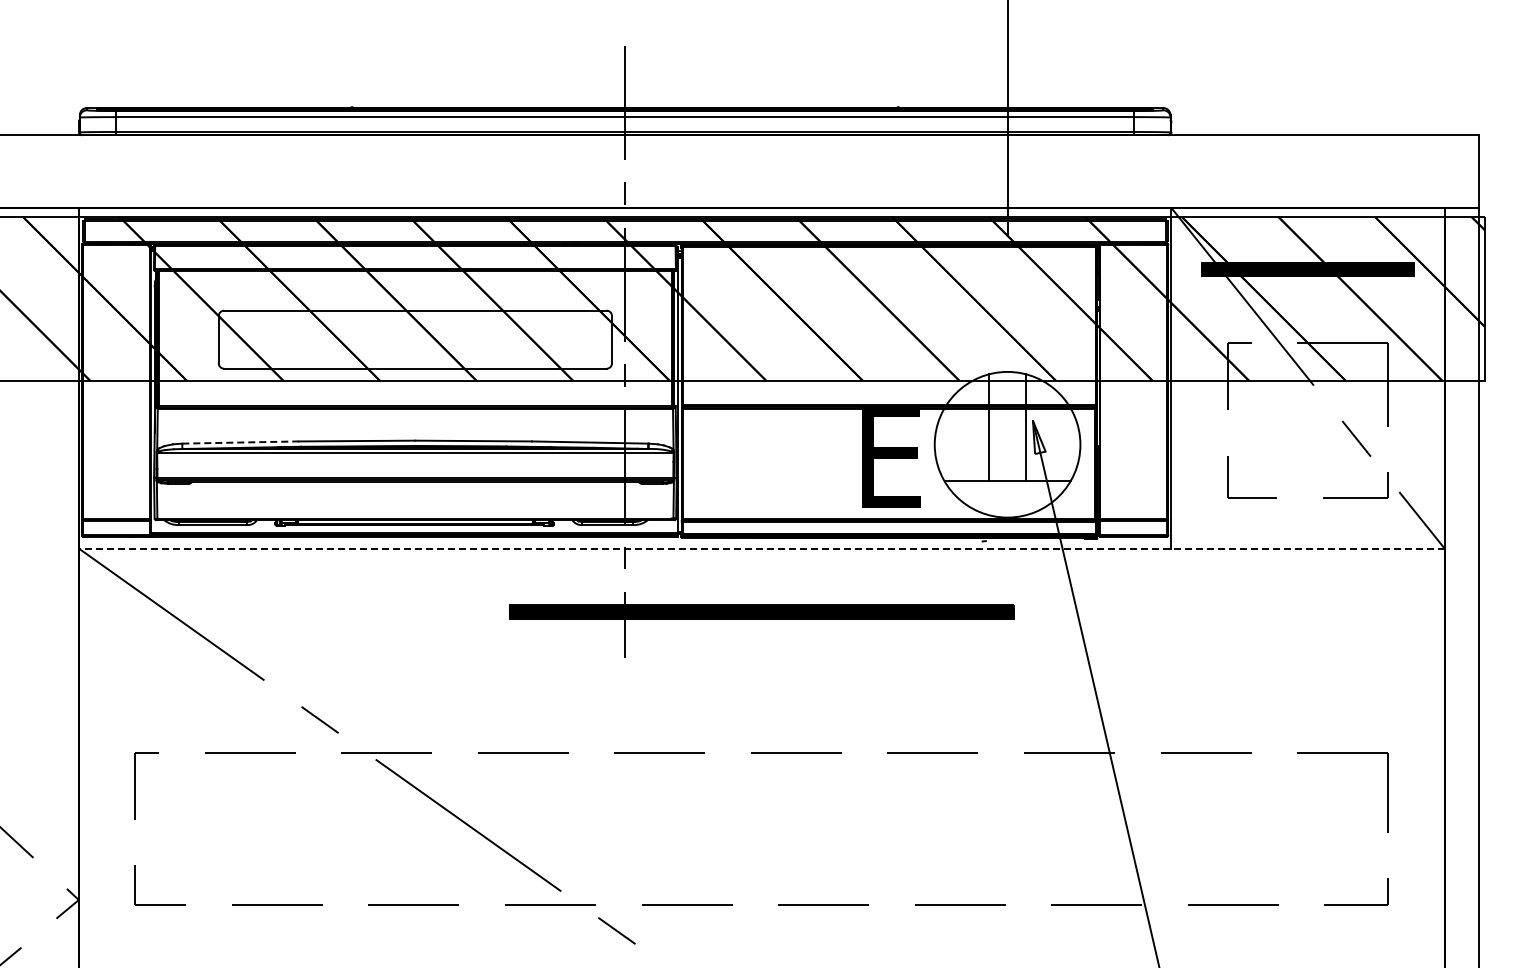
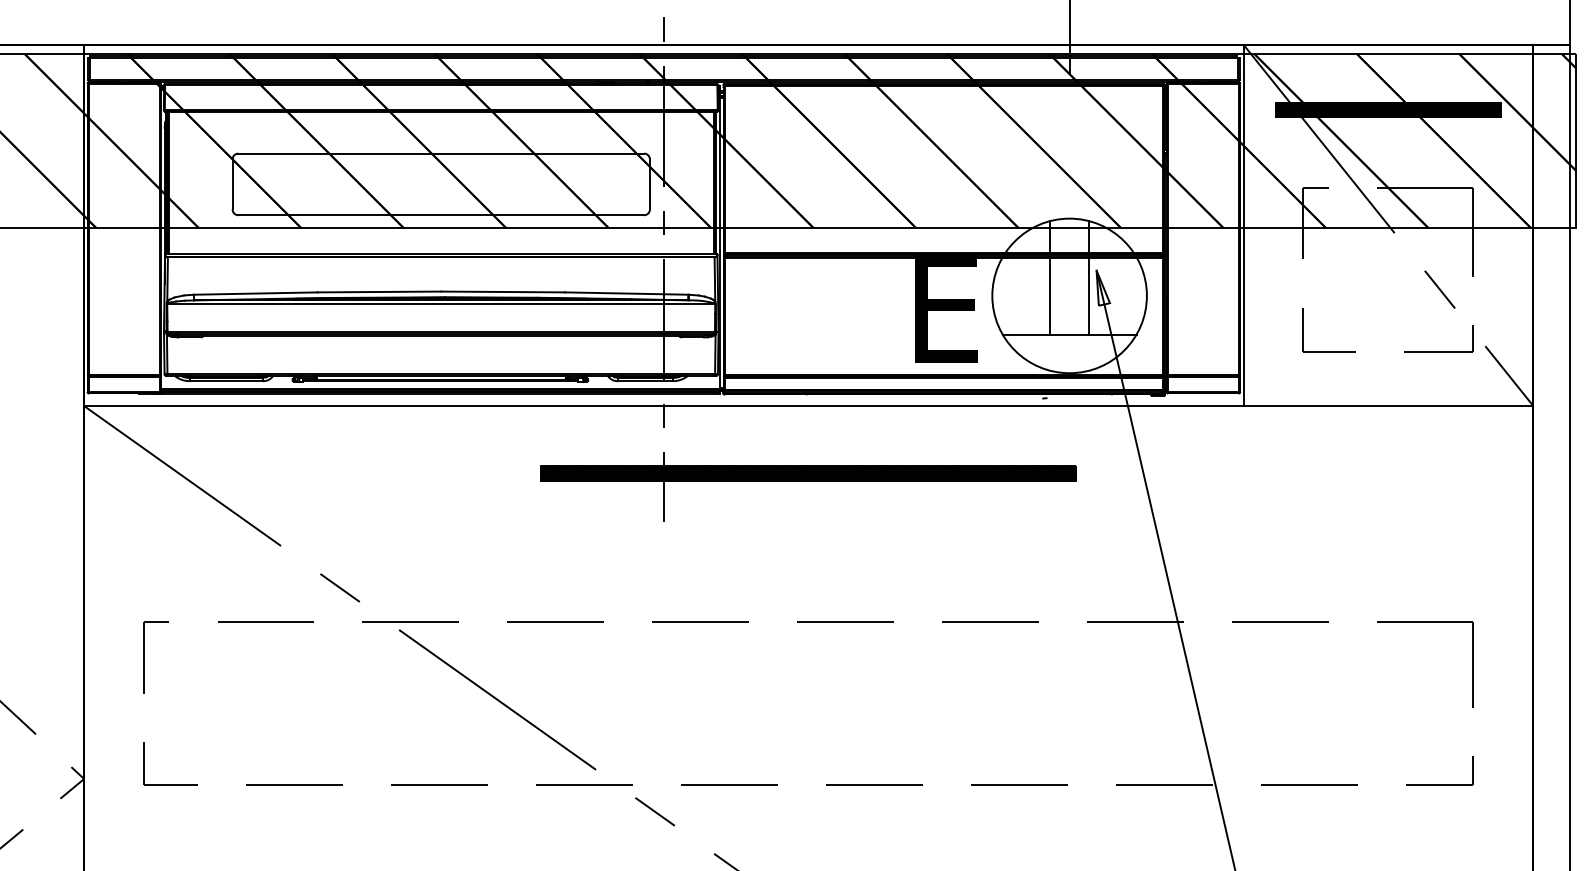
line: (241, 442) -> (256, 293), dashed -> solid
line: (761, 548) -> (808, 406), dashed -> solid

